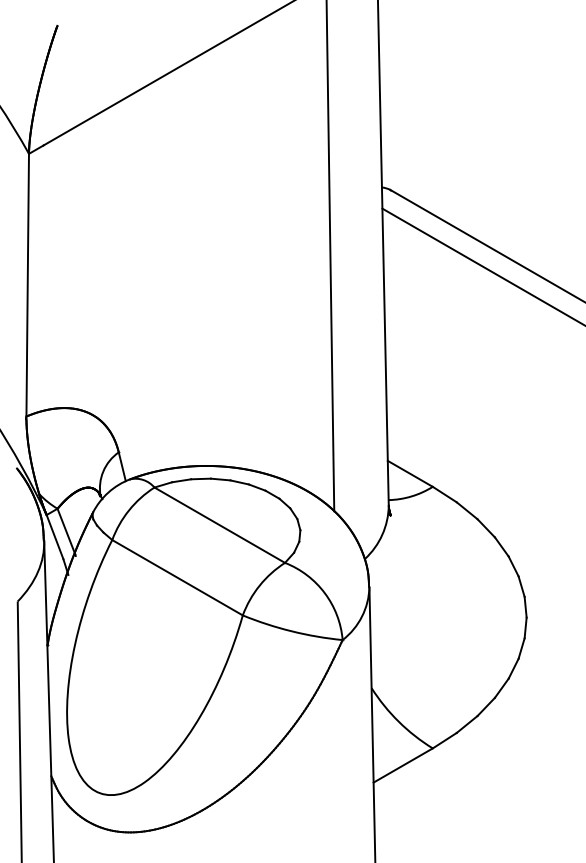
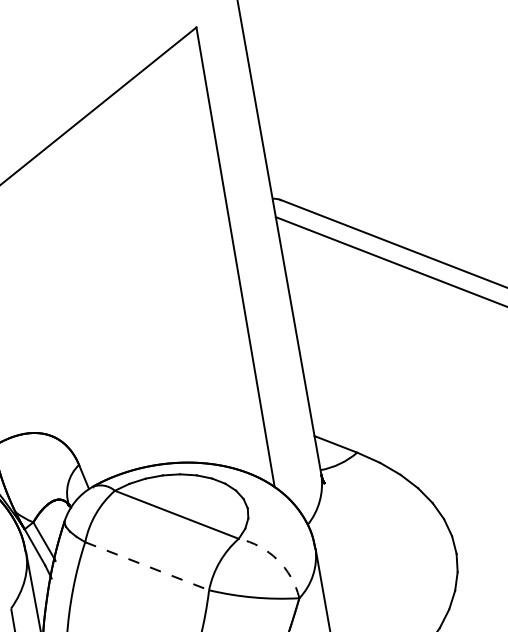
line: (177, 577) -> (147, 566), solid -> dashed
arc: (324, 593) -> (277, 560), solid -> dashed

